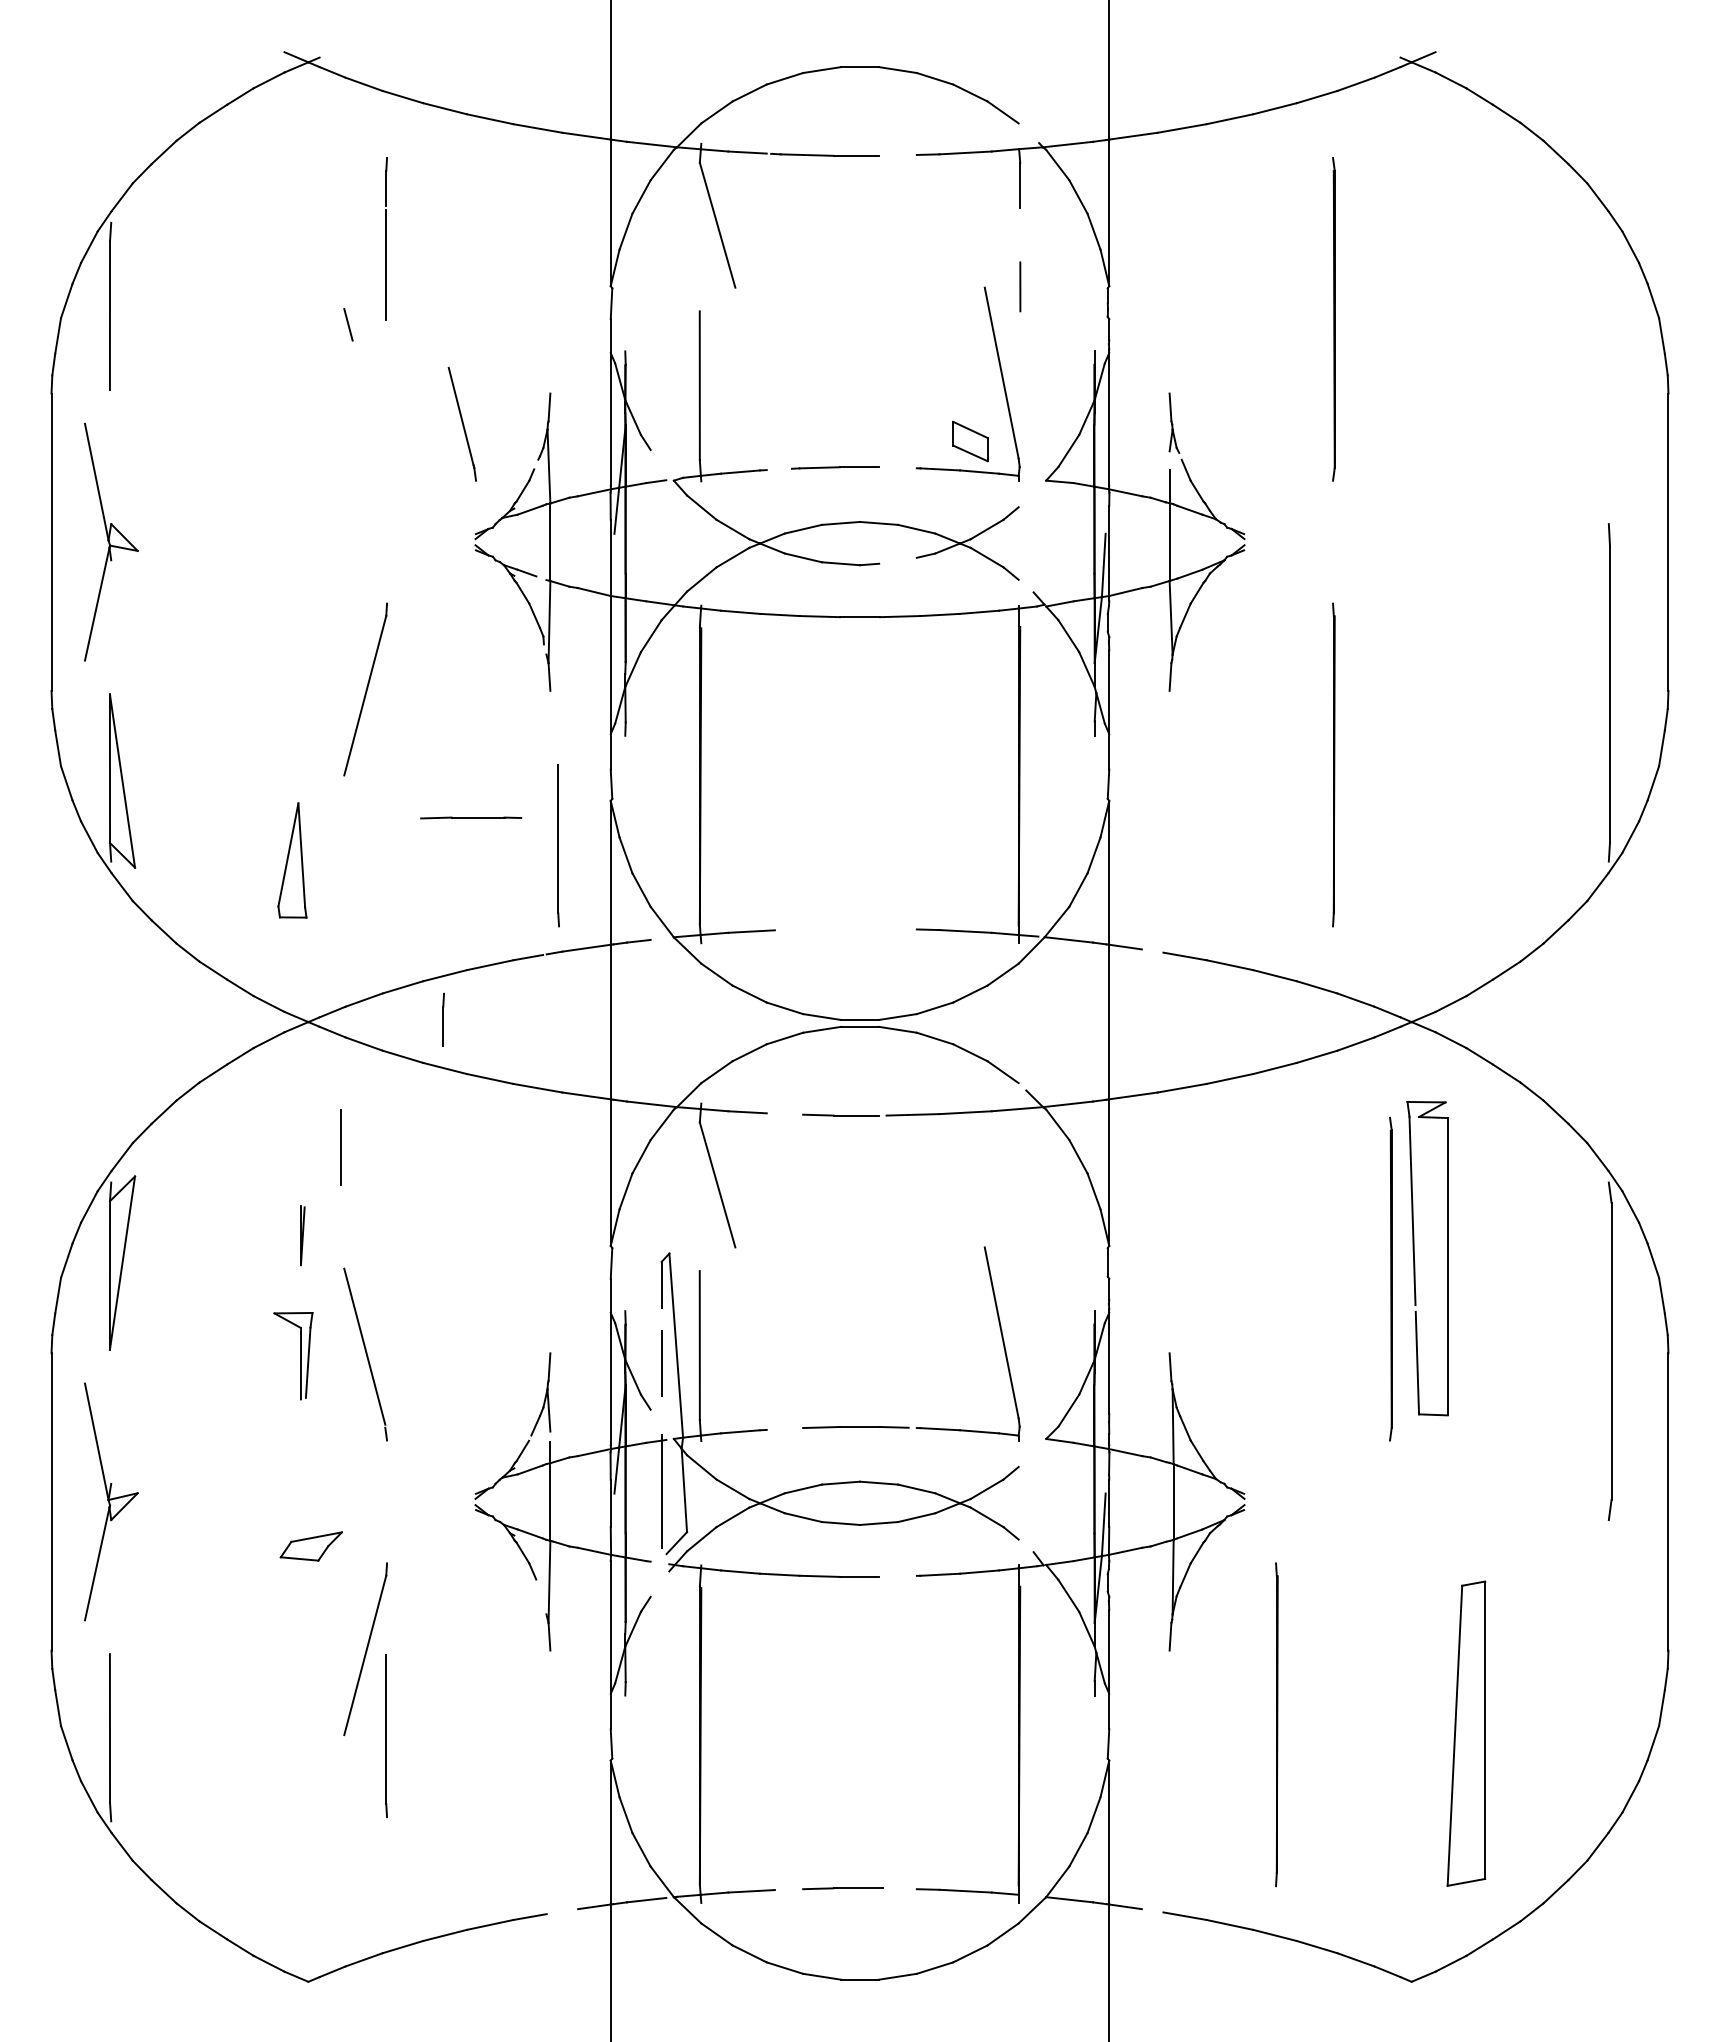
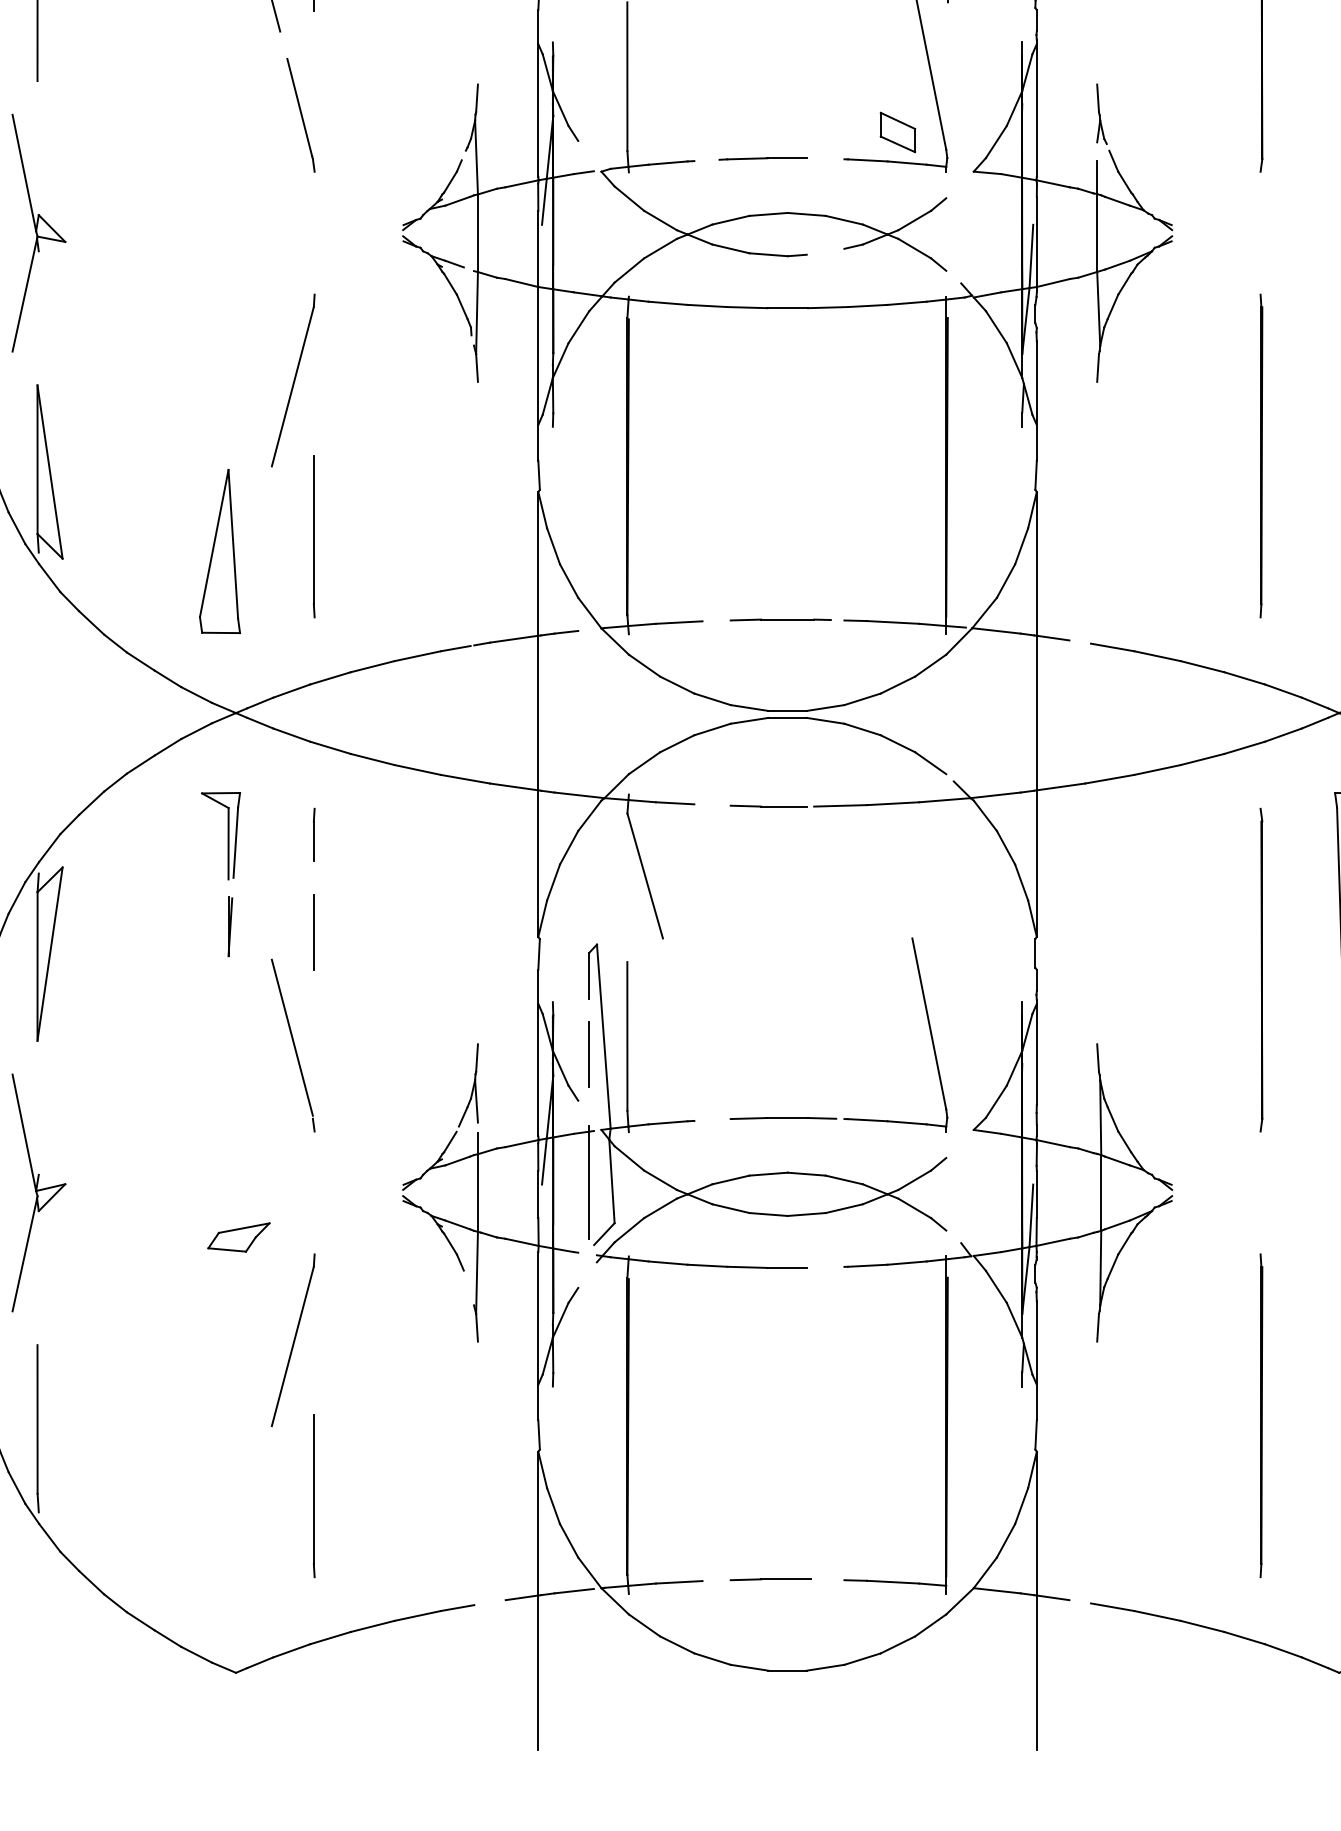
part: (461, 424) -> (300, 115), moved
part: (471, 817) -> (781, 619), moved
line: (558, 845) -> (314, 536), moved
part: (292, 860) -> (220, 551), size x1.43
line: (443, 1019) -> (314, 834), moved
line: (340, 1147) -> (313, 932), moved
line: (1390, 1278) -> (1261, 969), moved
part: (300, 1356) -> (228, 836), moved
line: (1276, 1724) -> (1261, 1415), moved
line: (386, 1736) -> (314, 1496), moved

